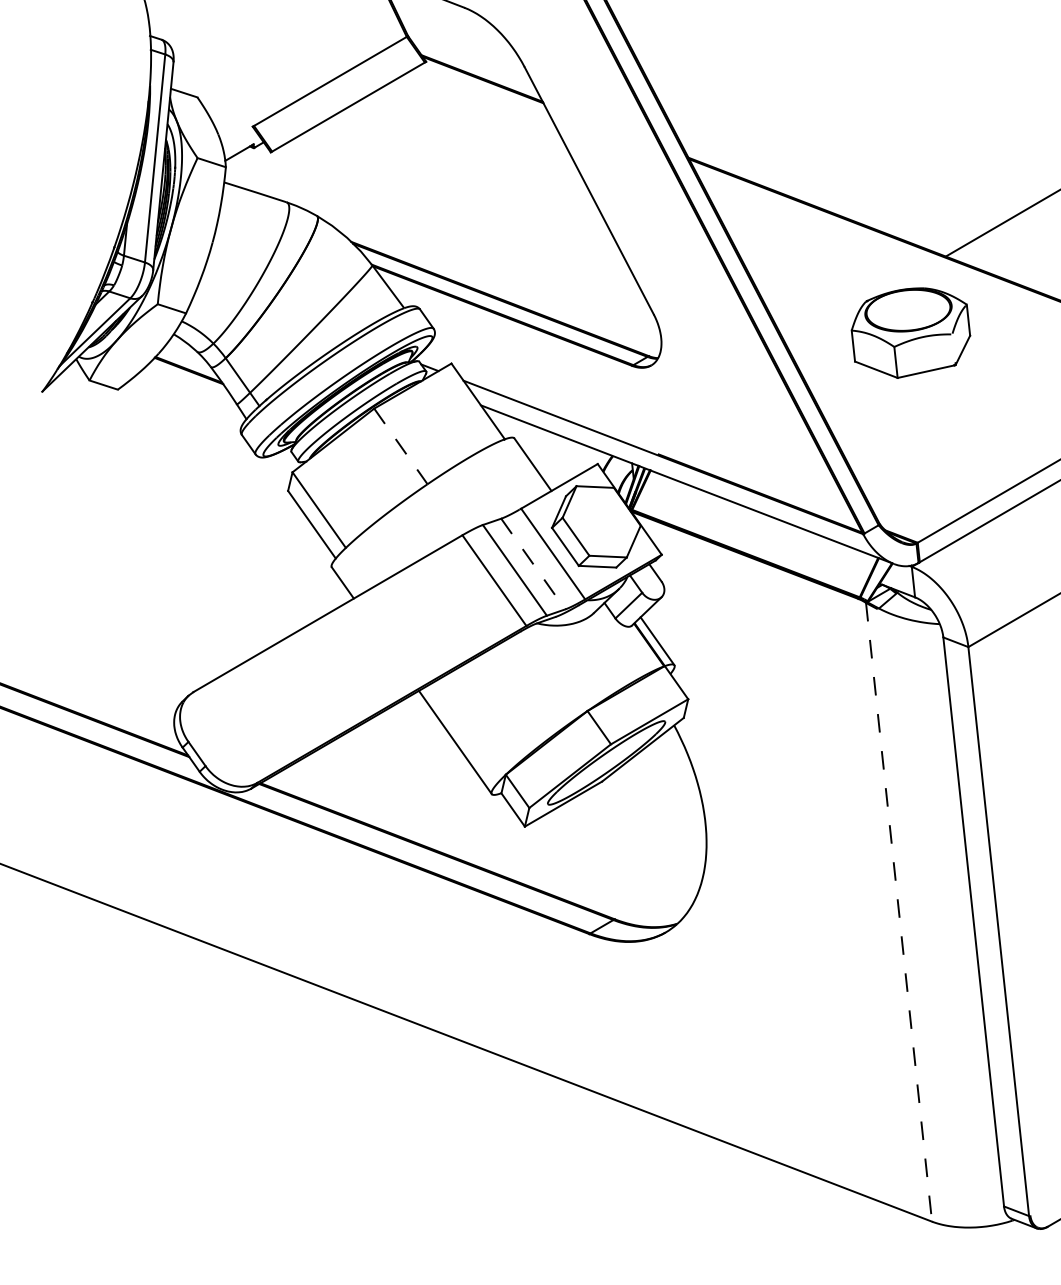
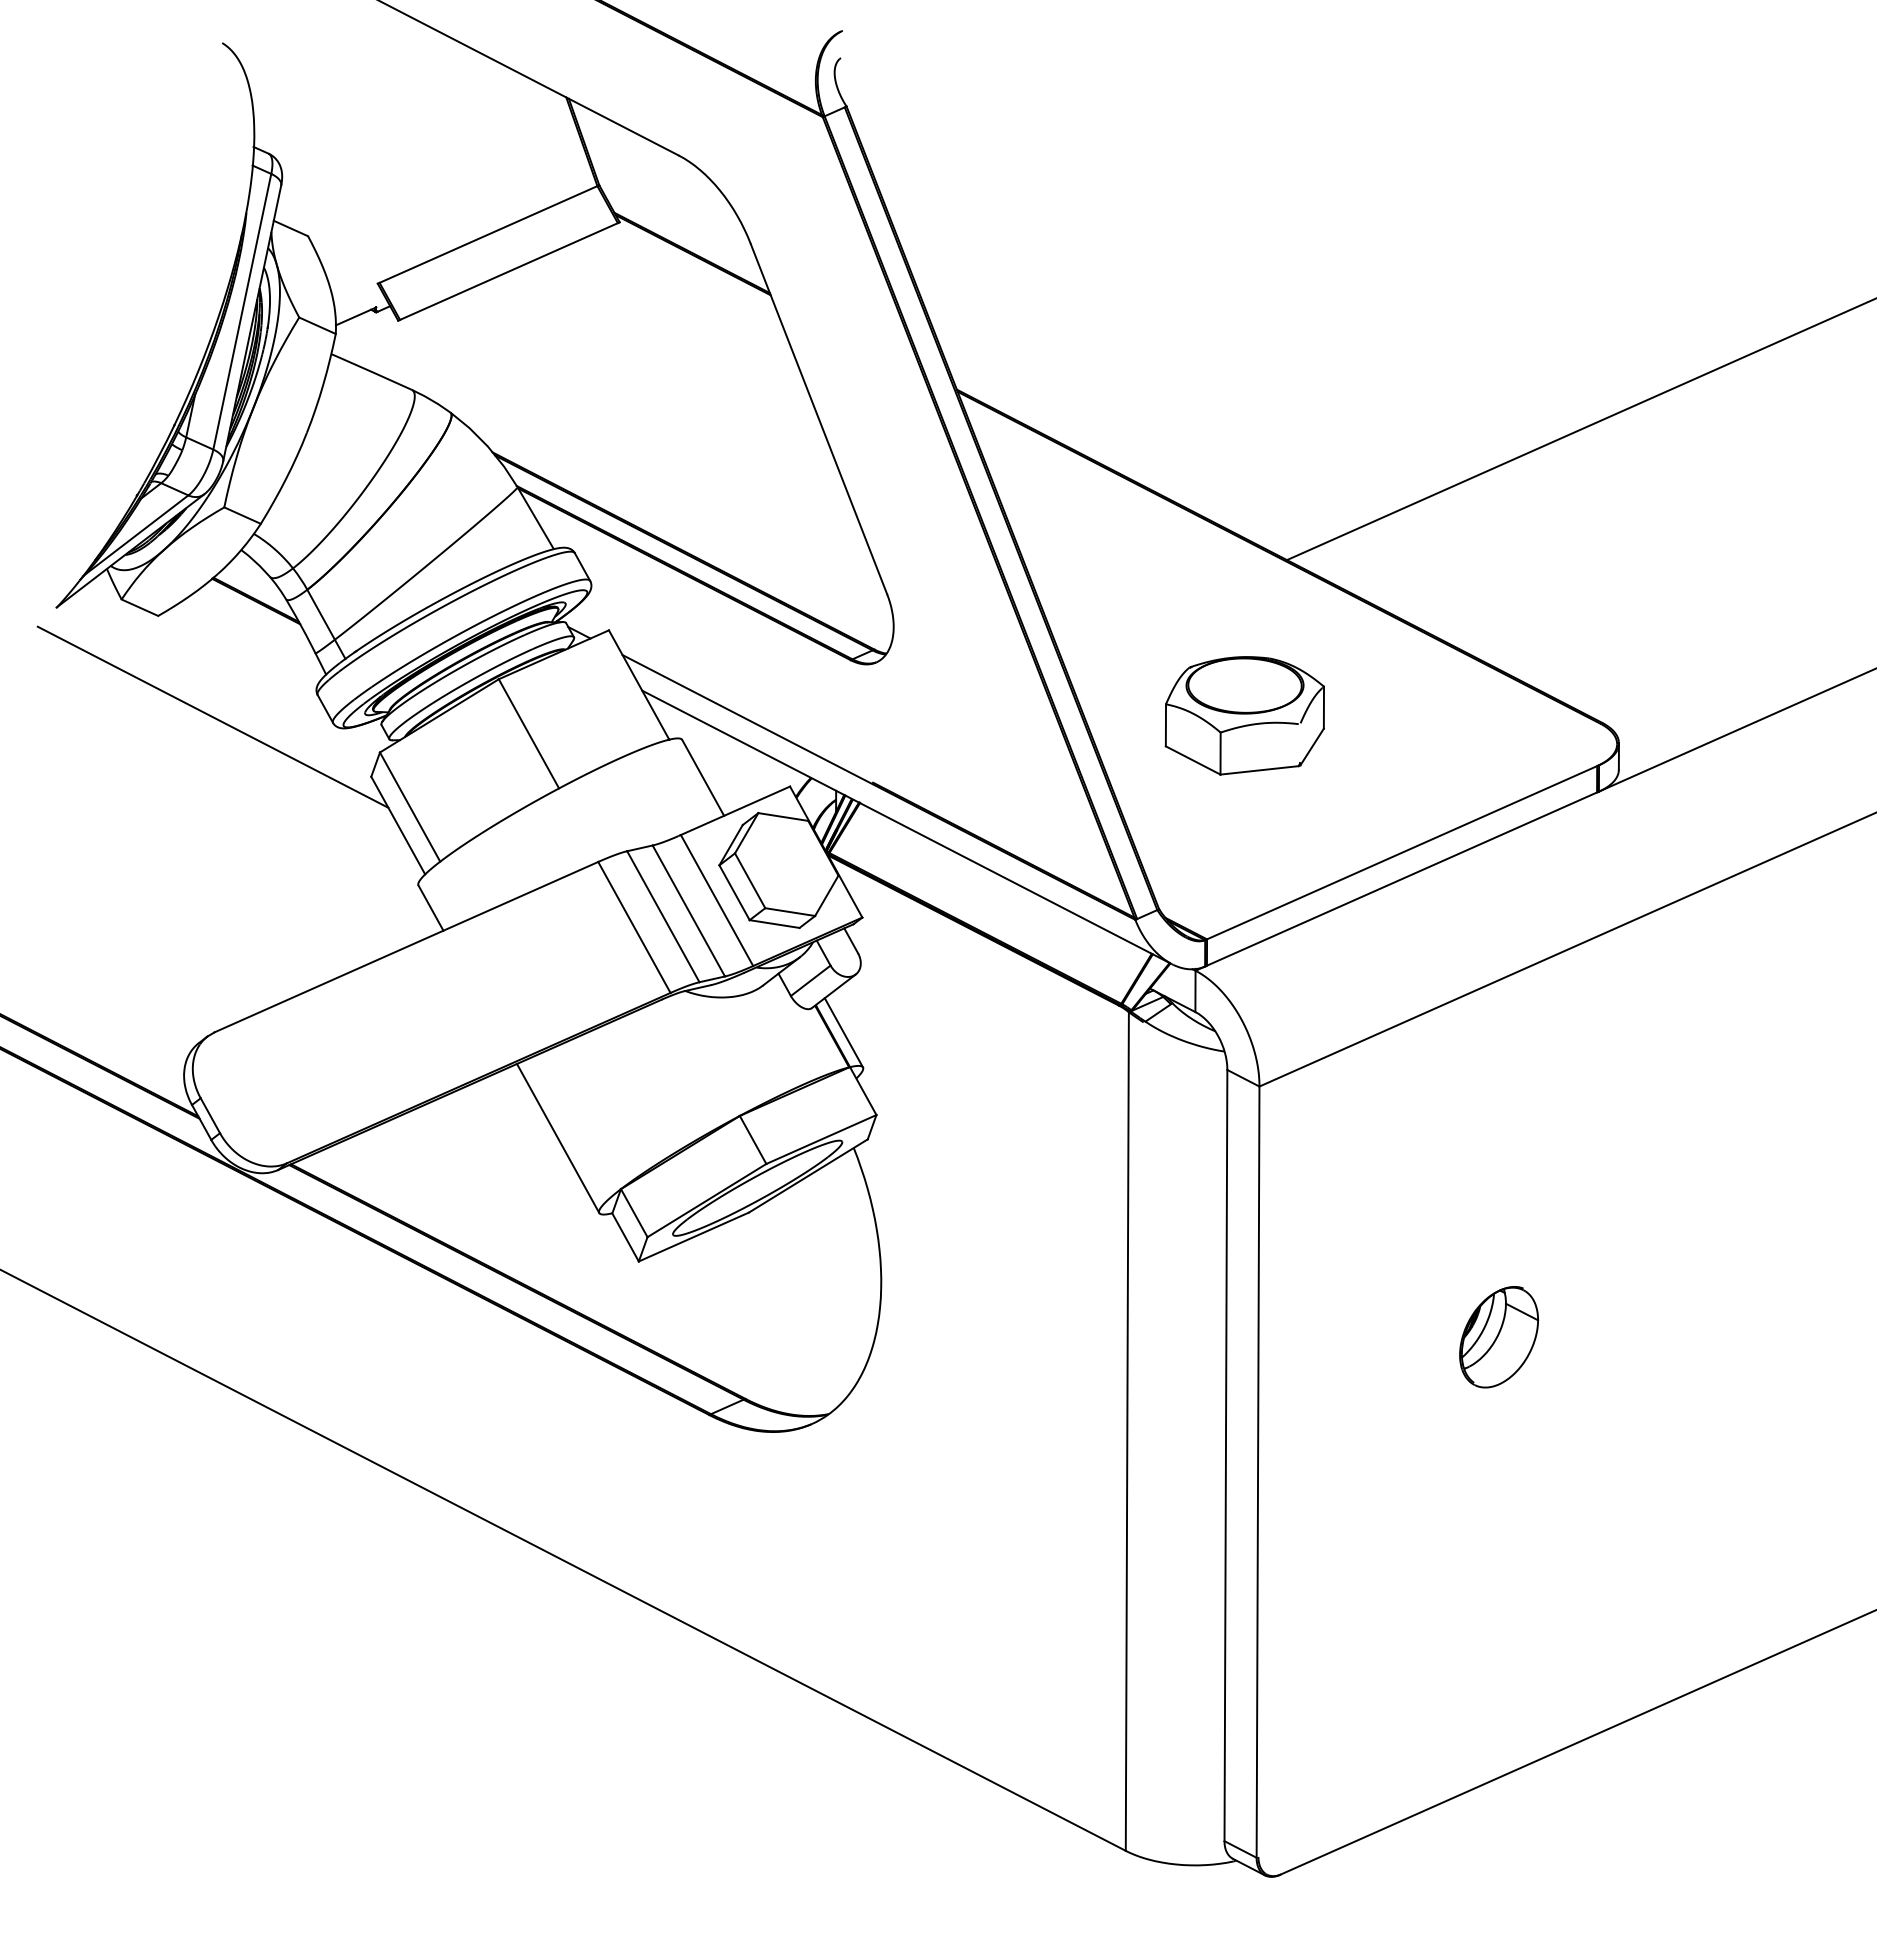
part: (910, 332) -> (1244, 715), moved
line: (401, 446) -> (529, 734), dashed -> solid
line: (166, 459) -> (212, 716), added
line: (532, 563) -> (688, 910), dashed -> solid
line: (899, 912) -> (1127, 1432), dashed -> solid

